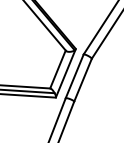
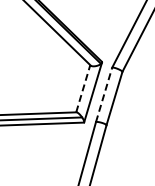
line: (58, 69) -> (83, 88), solid -> dashed
line: (75, 76) -> (104, 94), solid -> dashed

